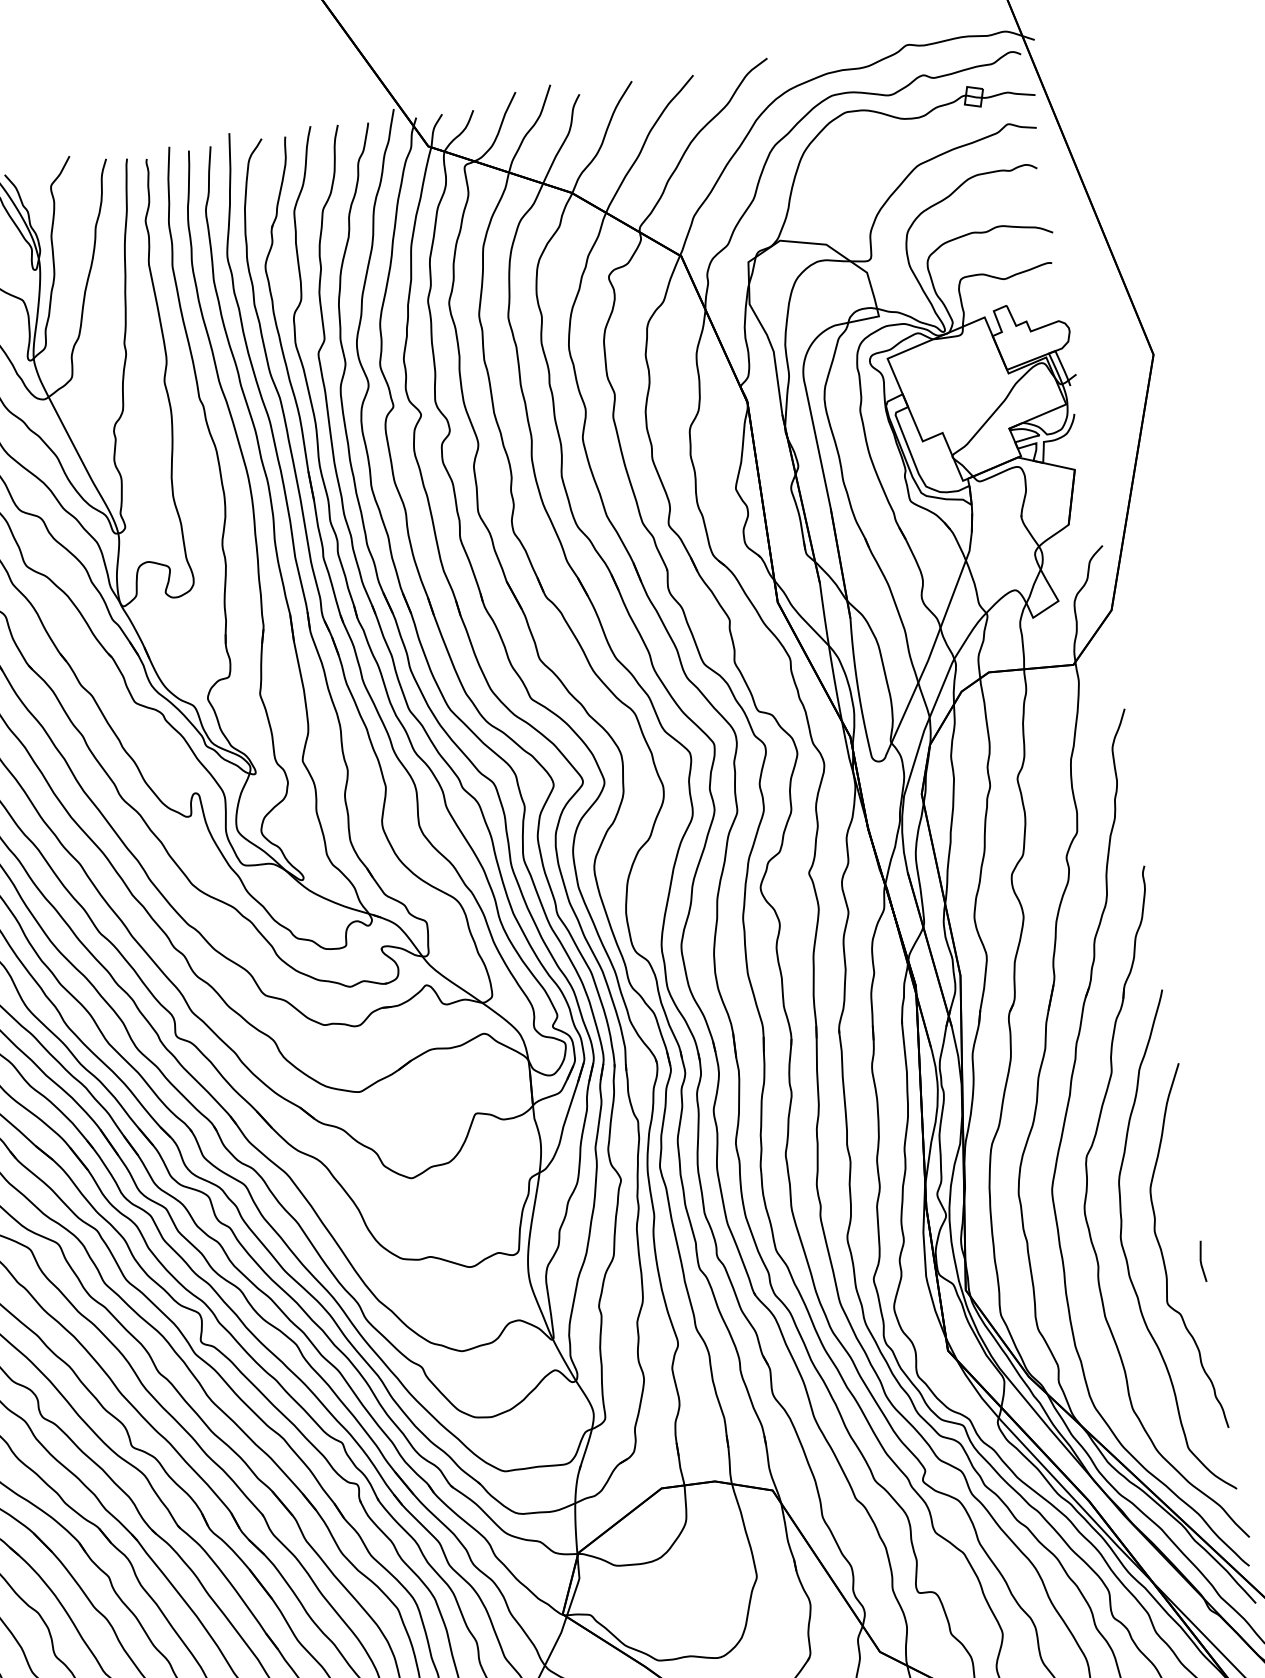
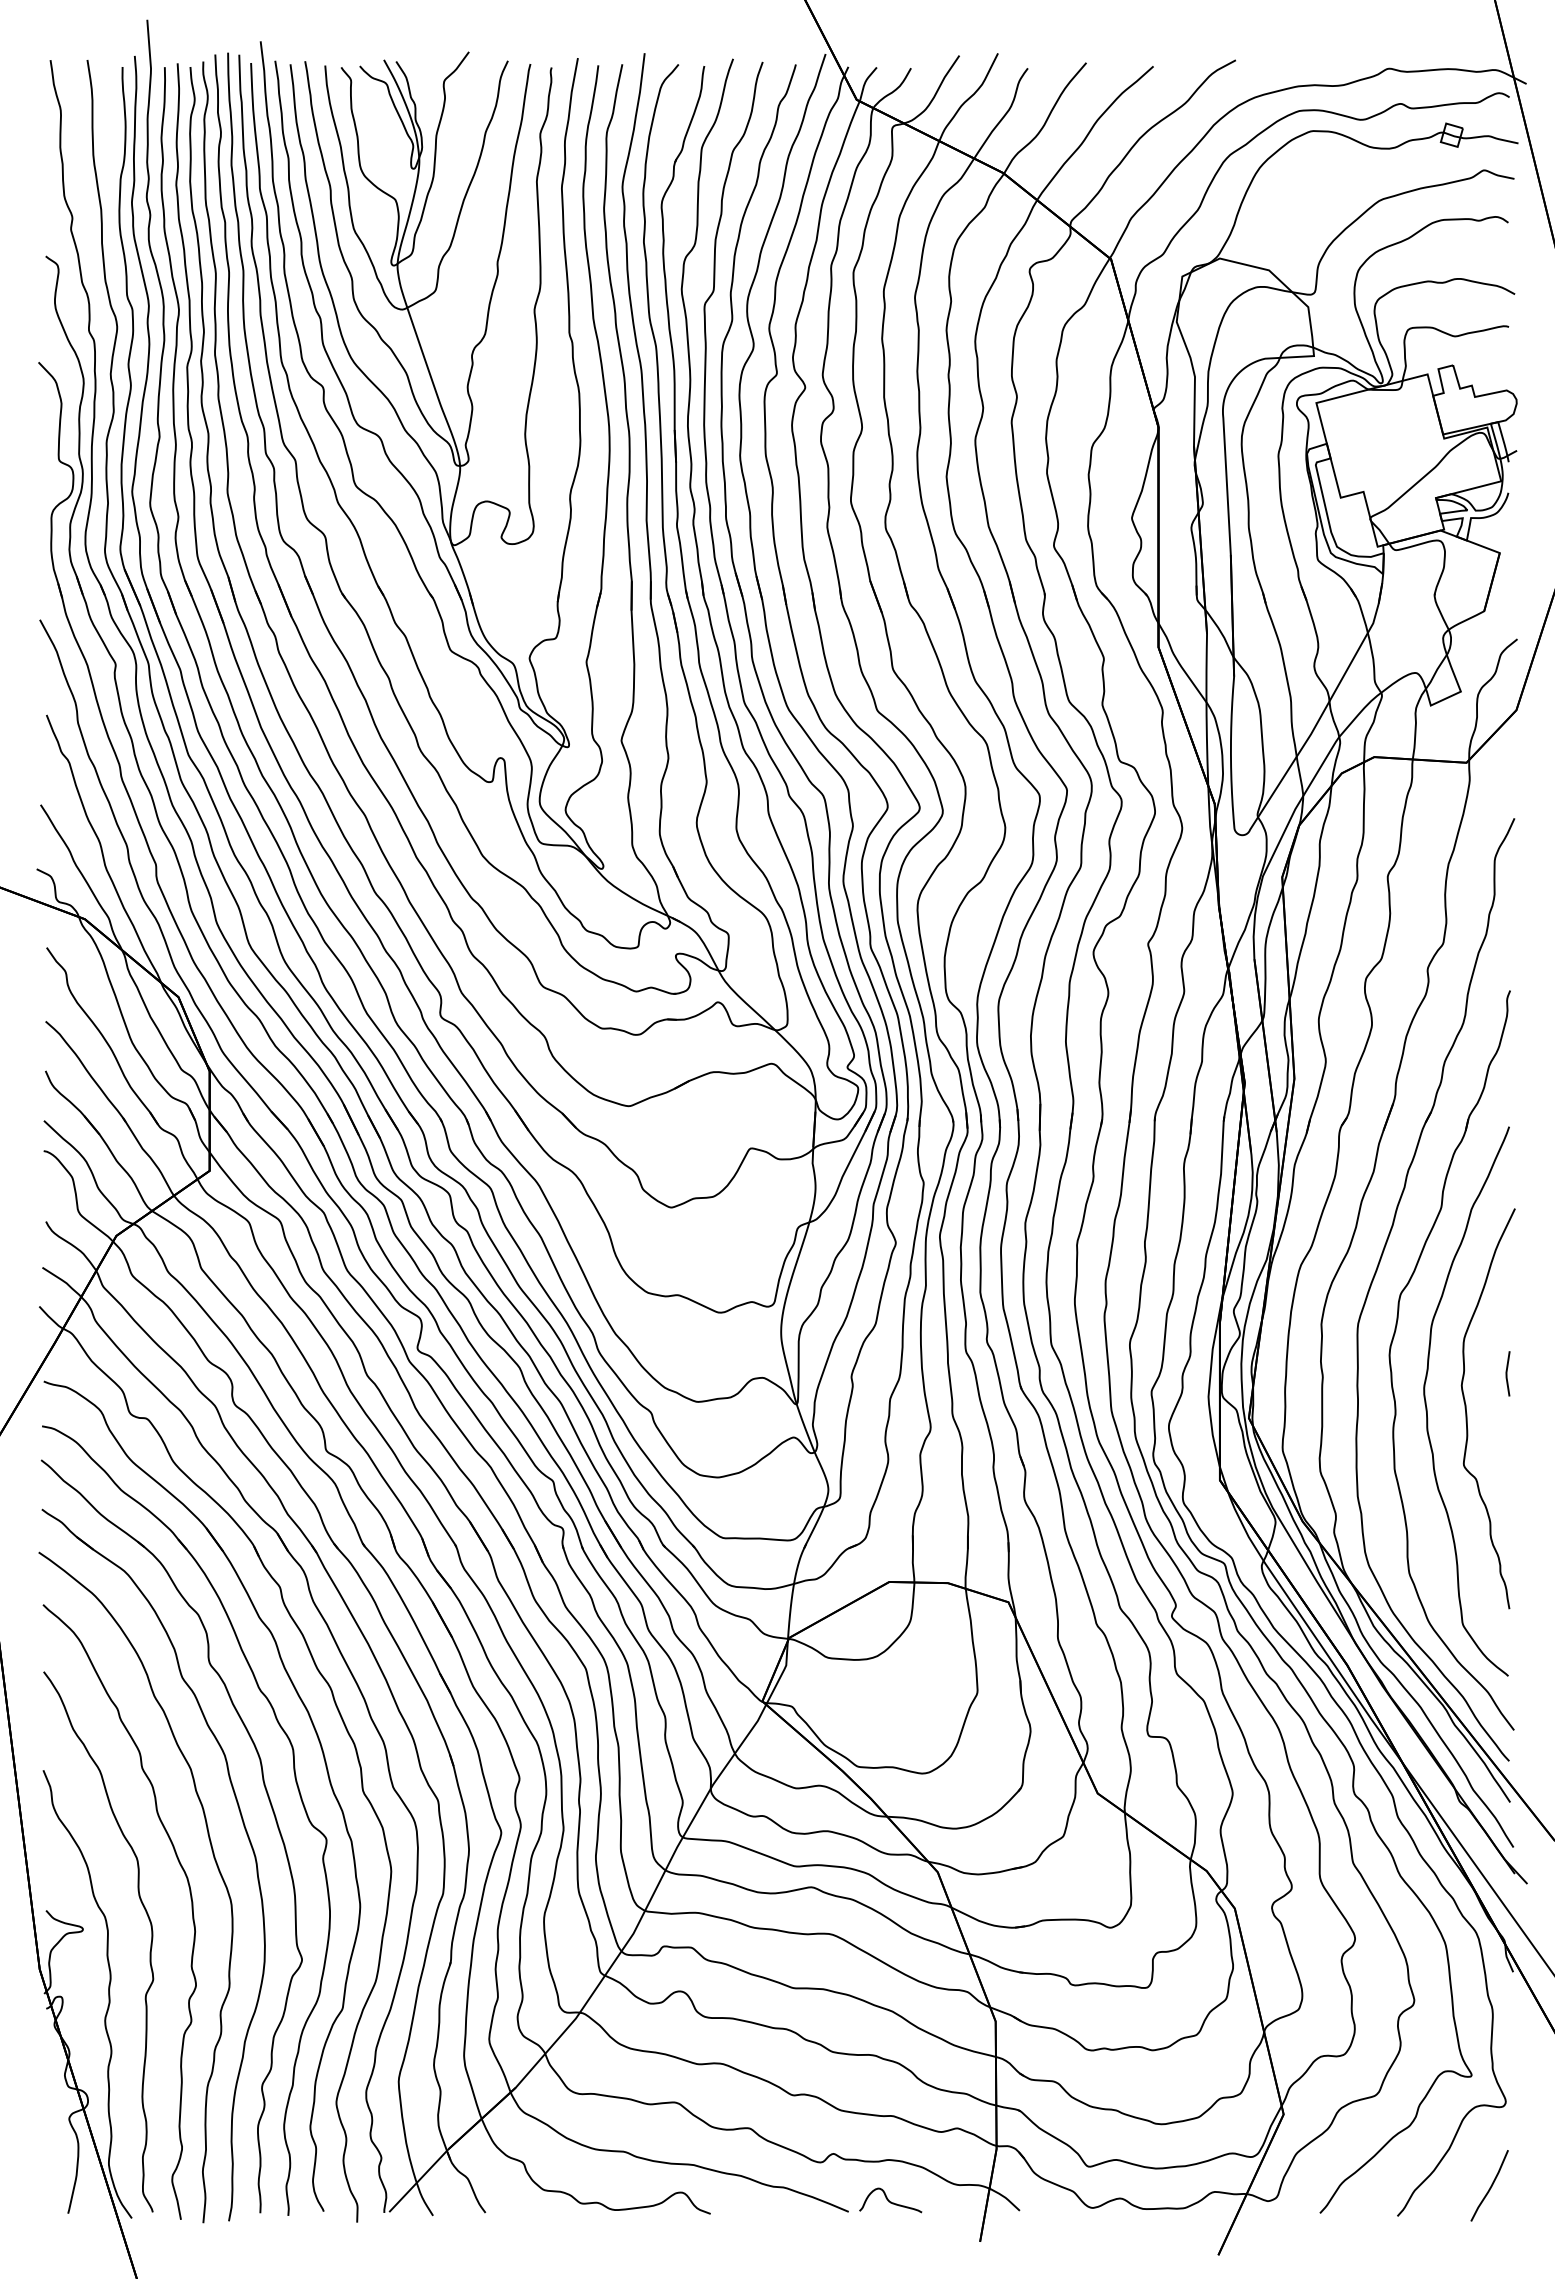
line: (1201, 1261) -> (1507, 1373), moved

